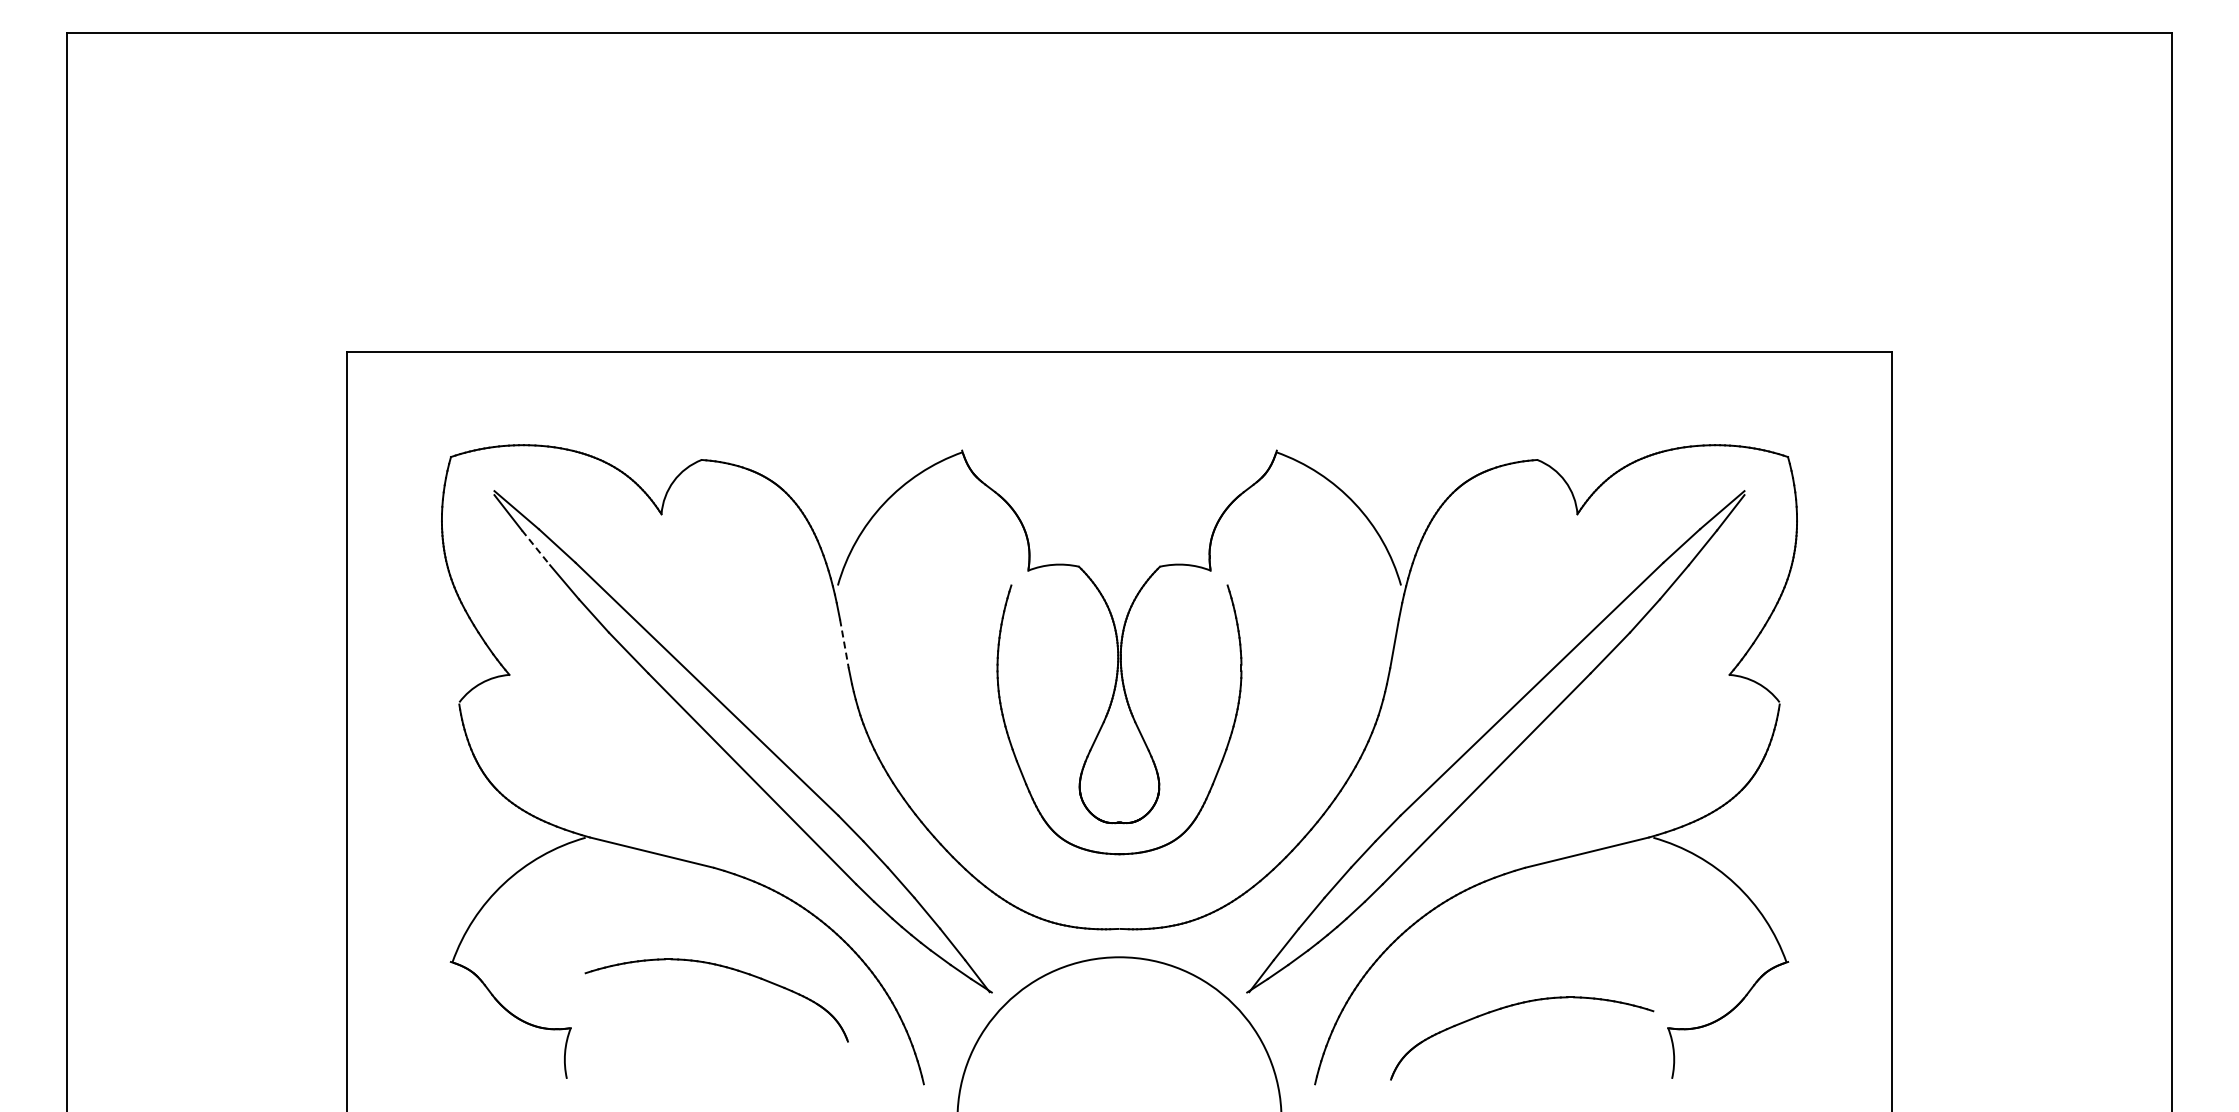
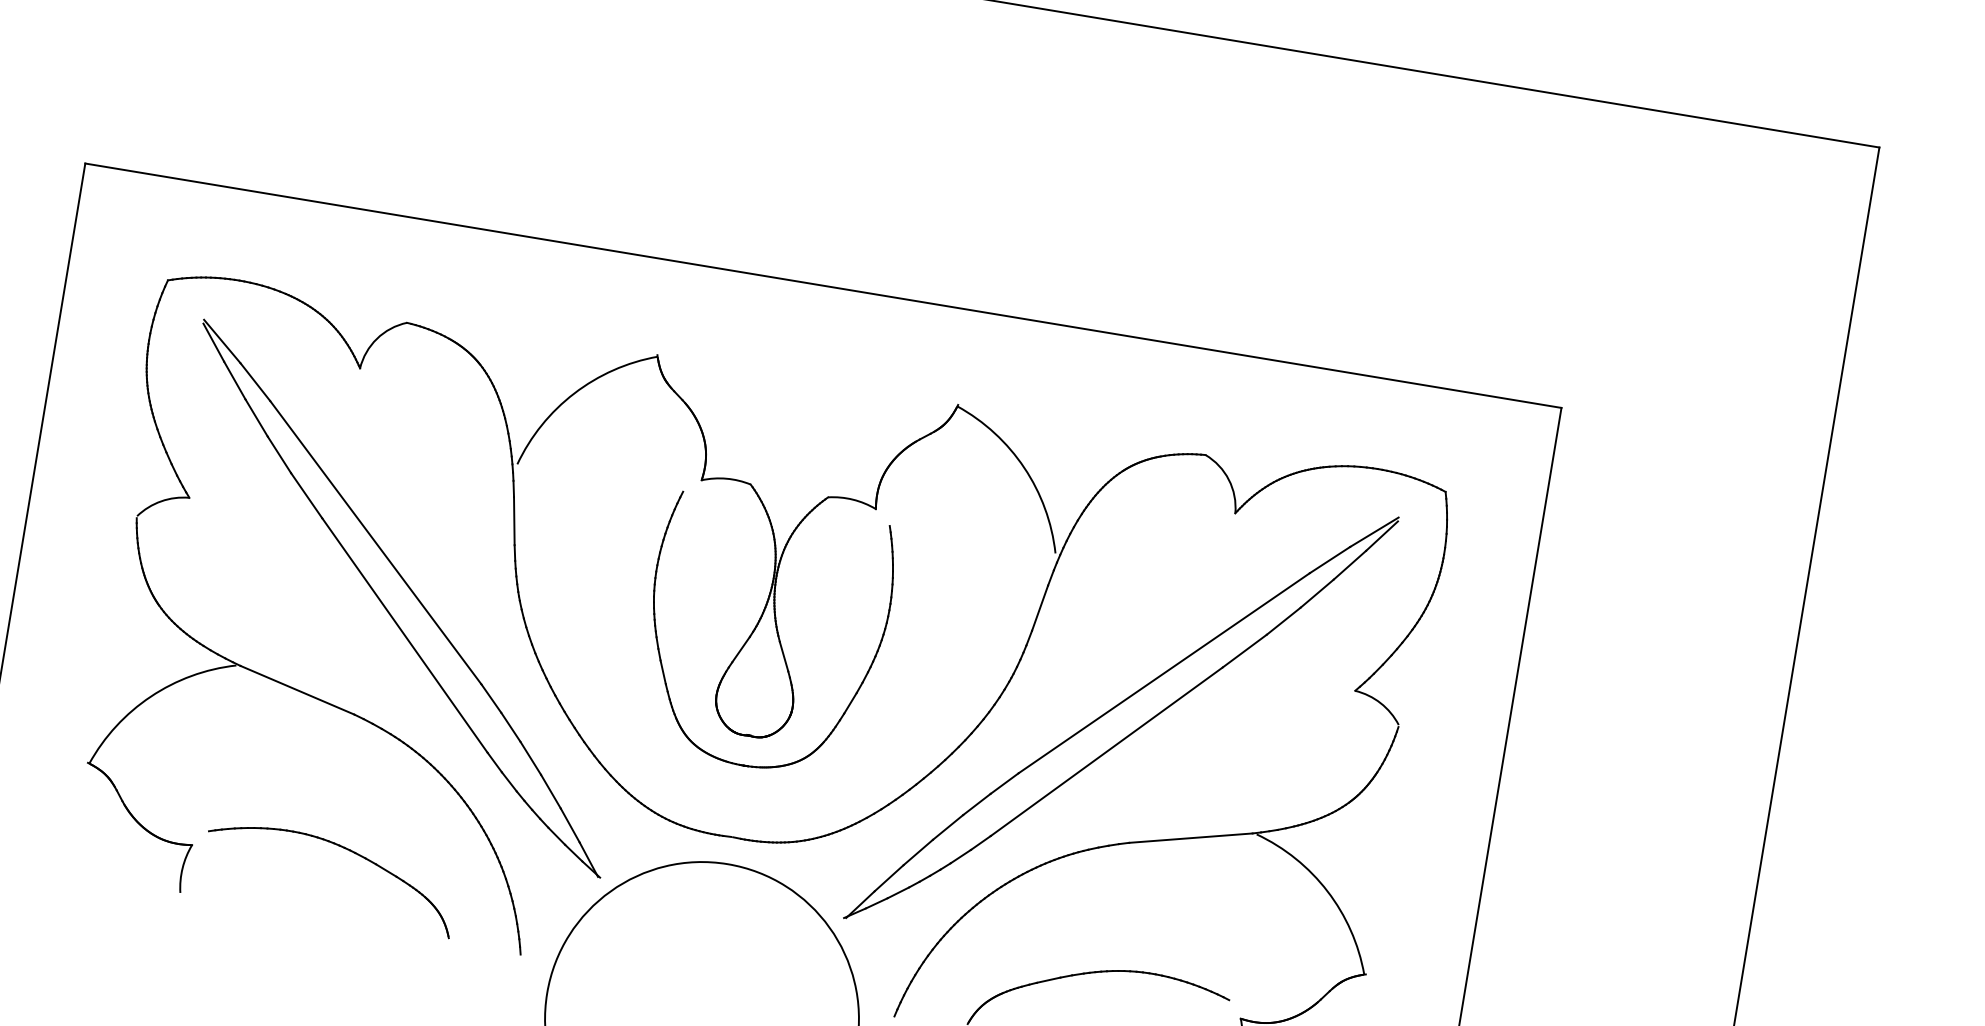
line: (536, 548) -> (235, 381), dashed -> solid
line: (844, 643) -> (514, 520), dashed -> solid
part: (726, 968) -> (344, 849), moved

